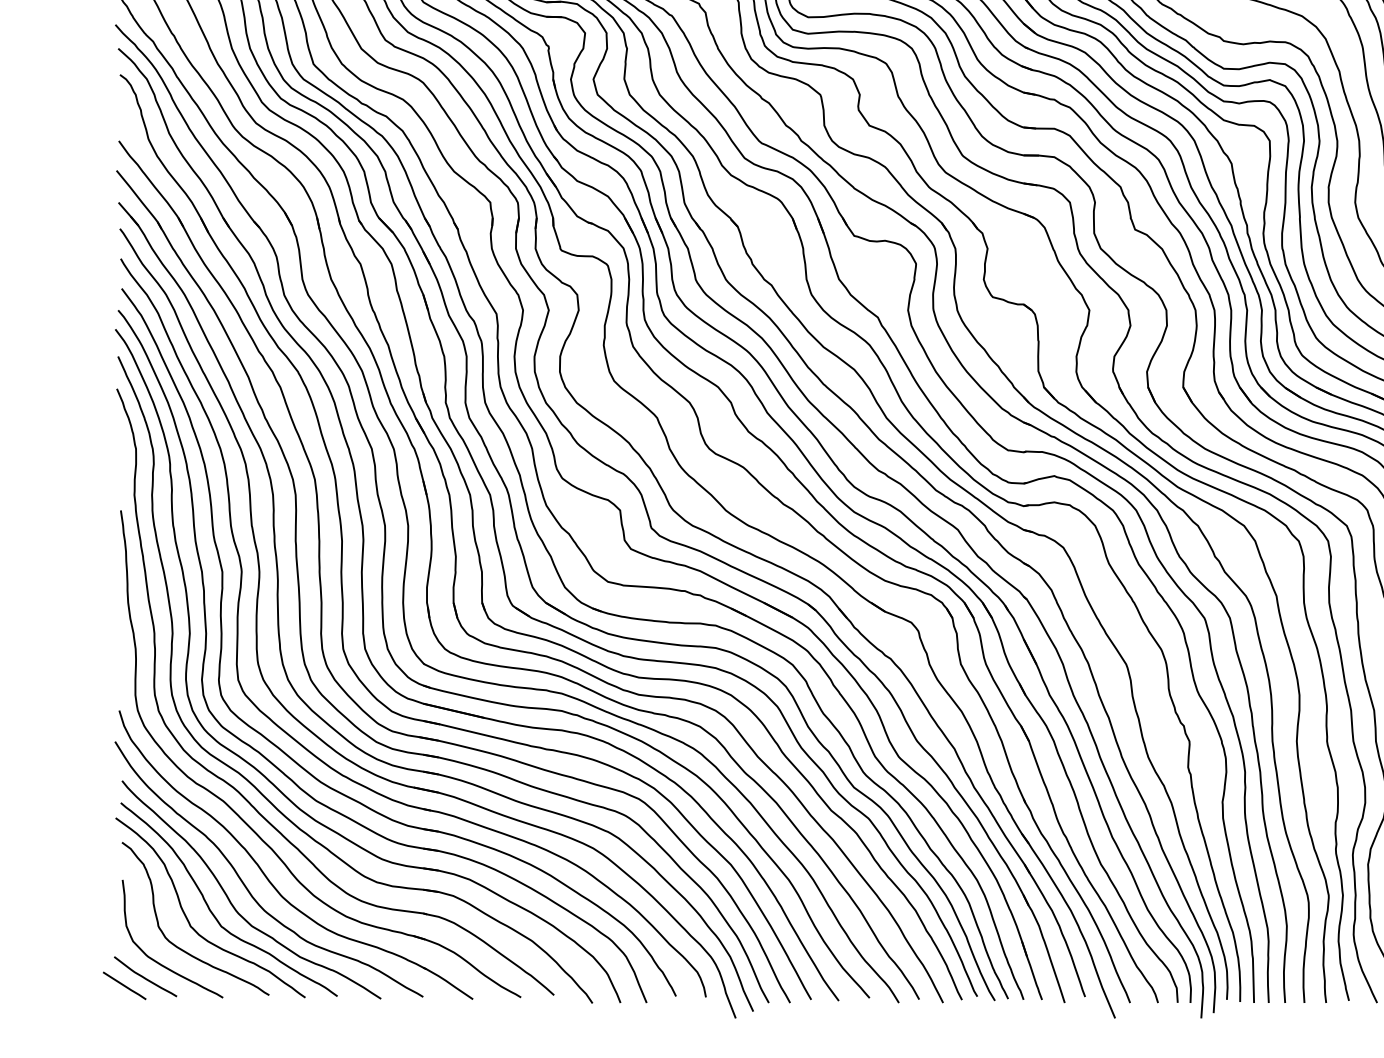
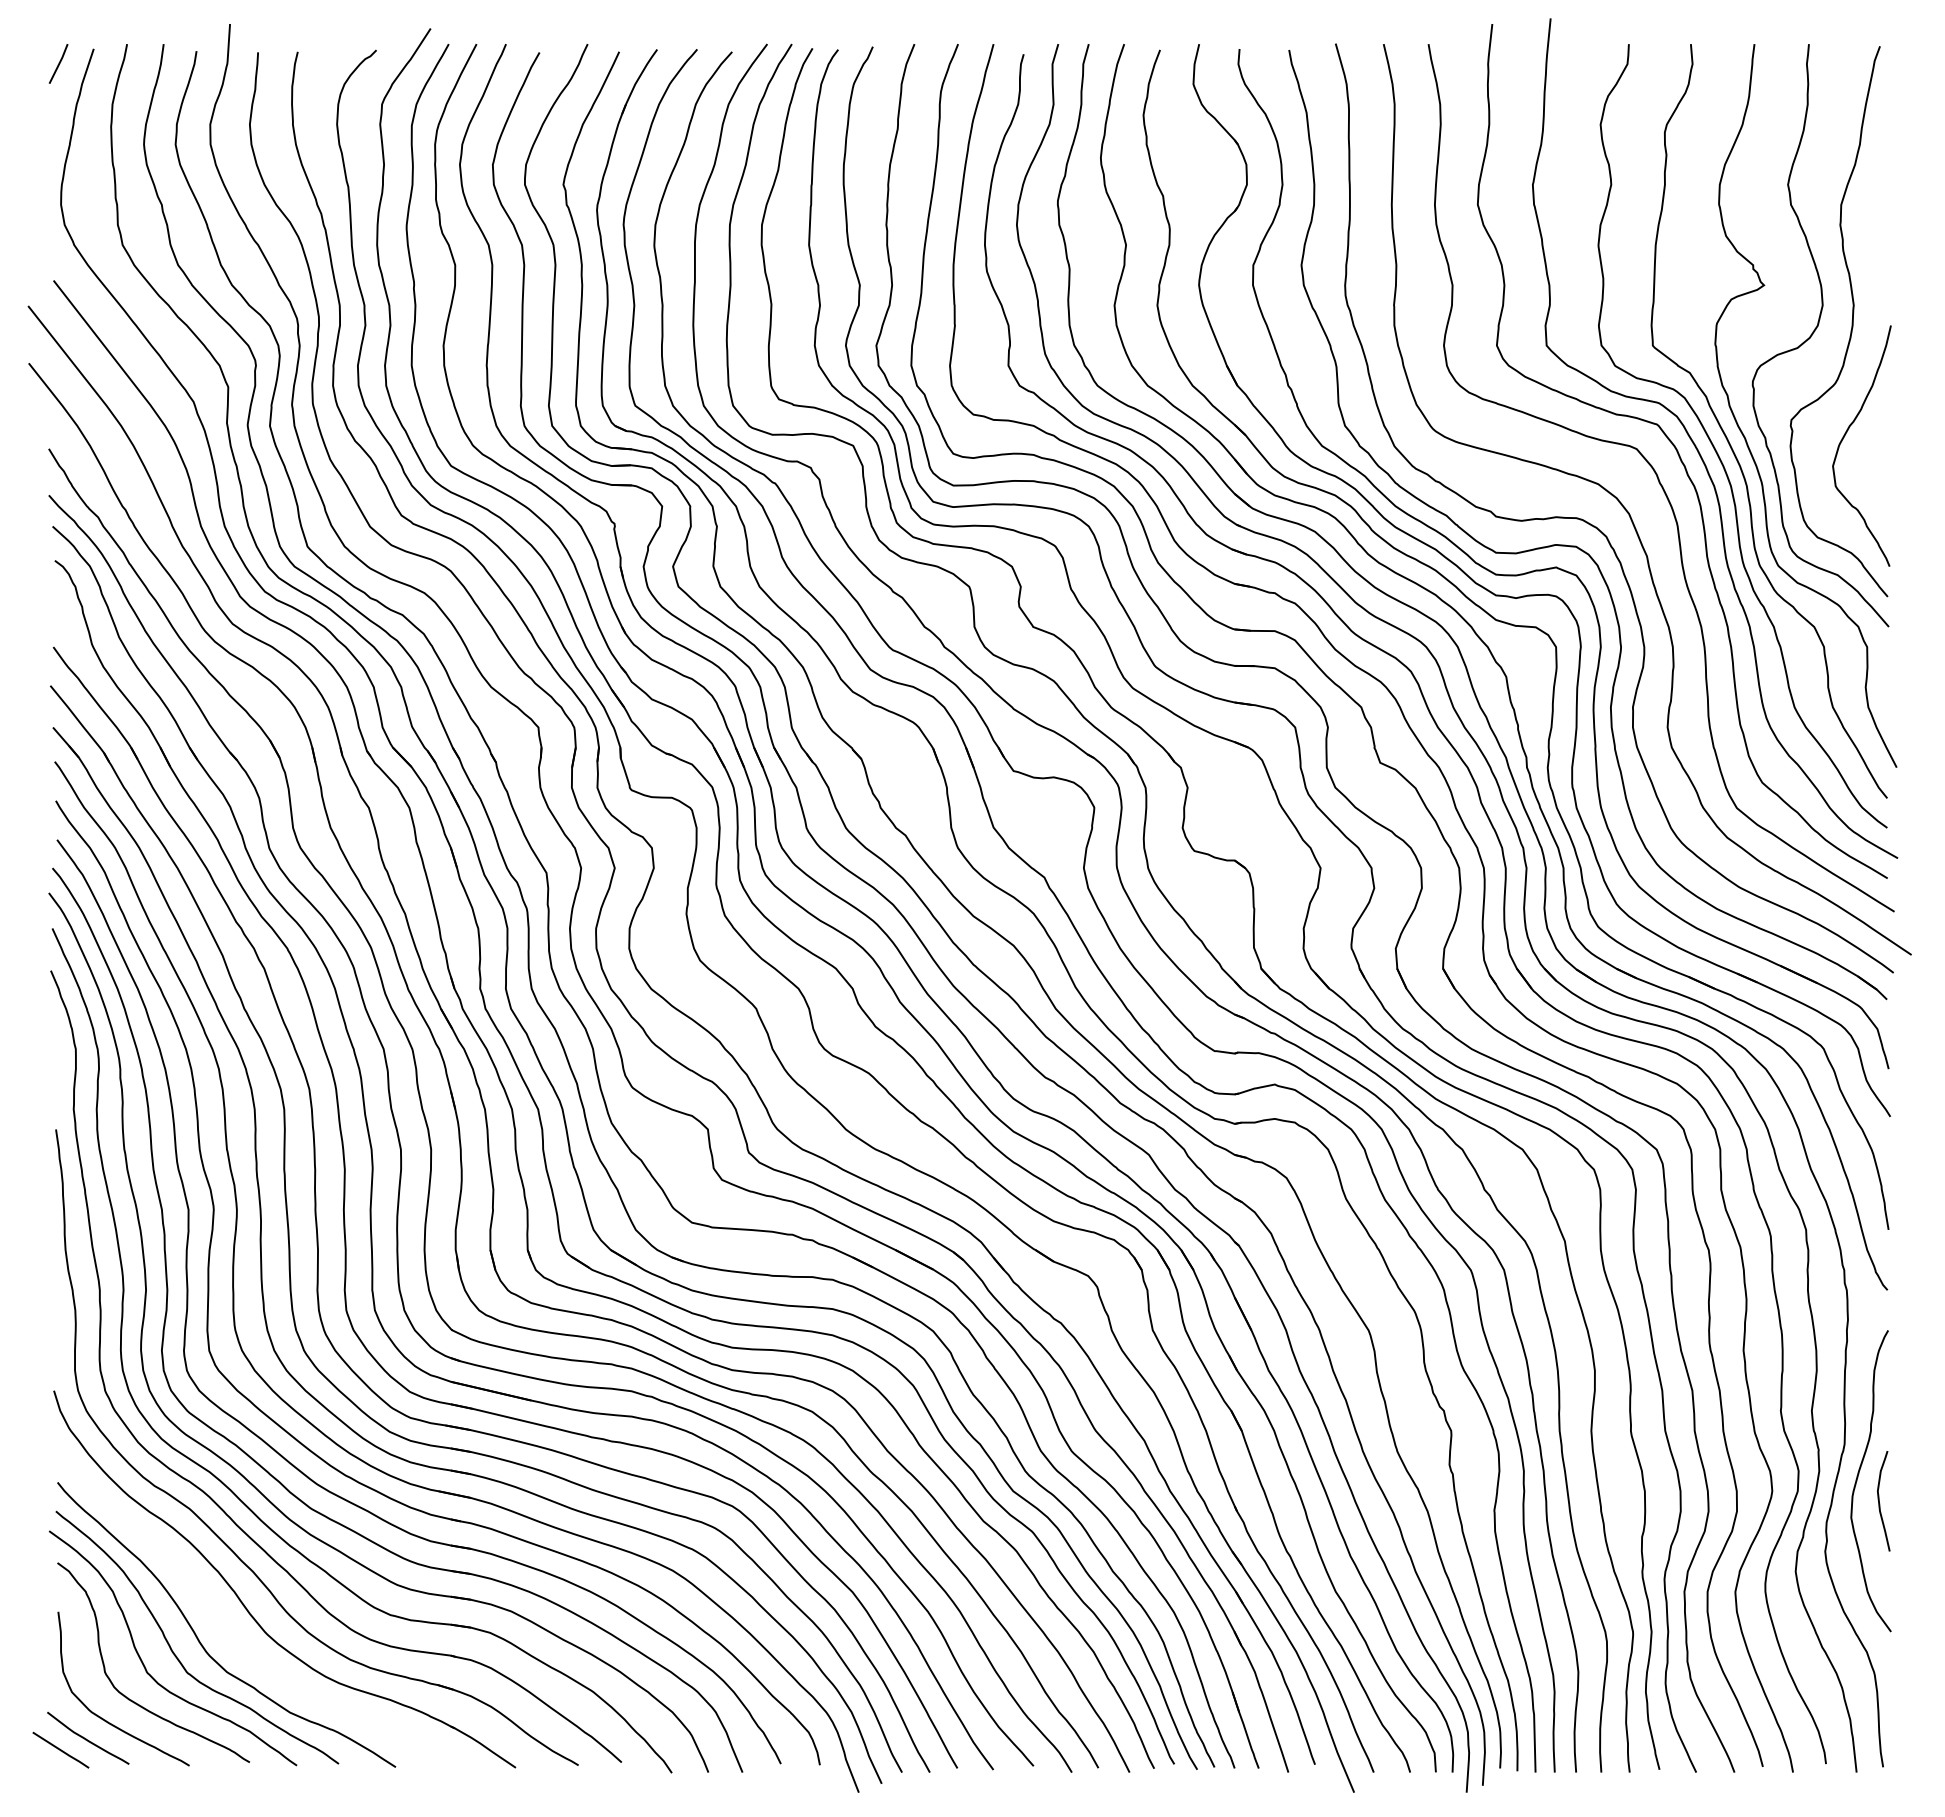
curve: (246, 885) -> (219, 1619), removed

